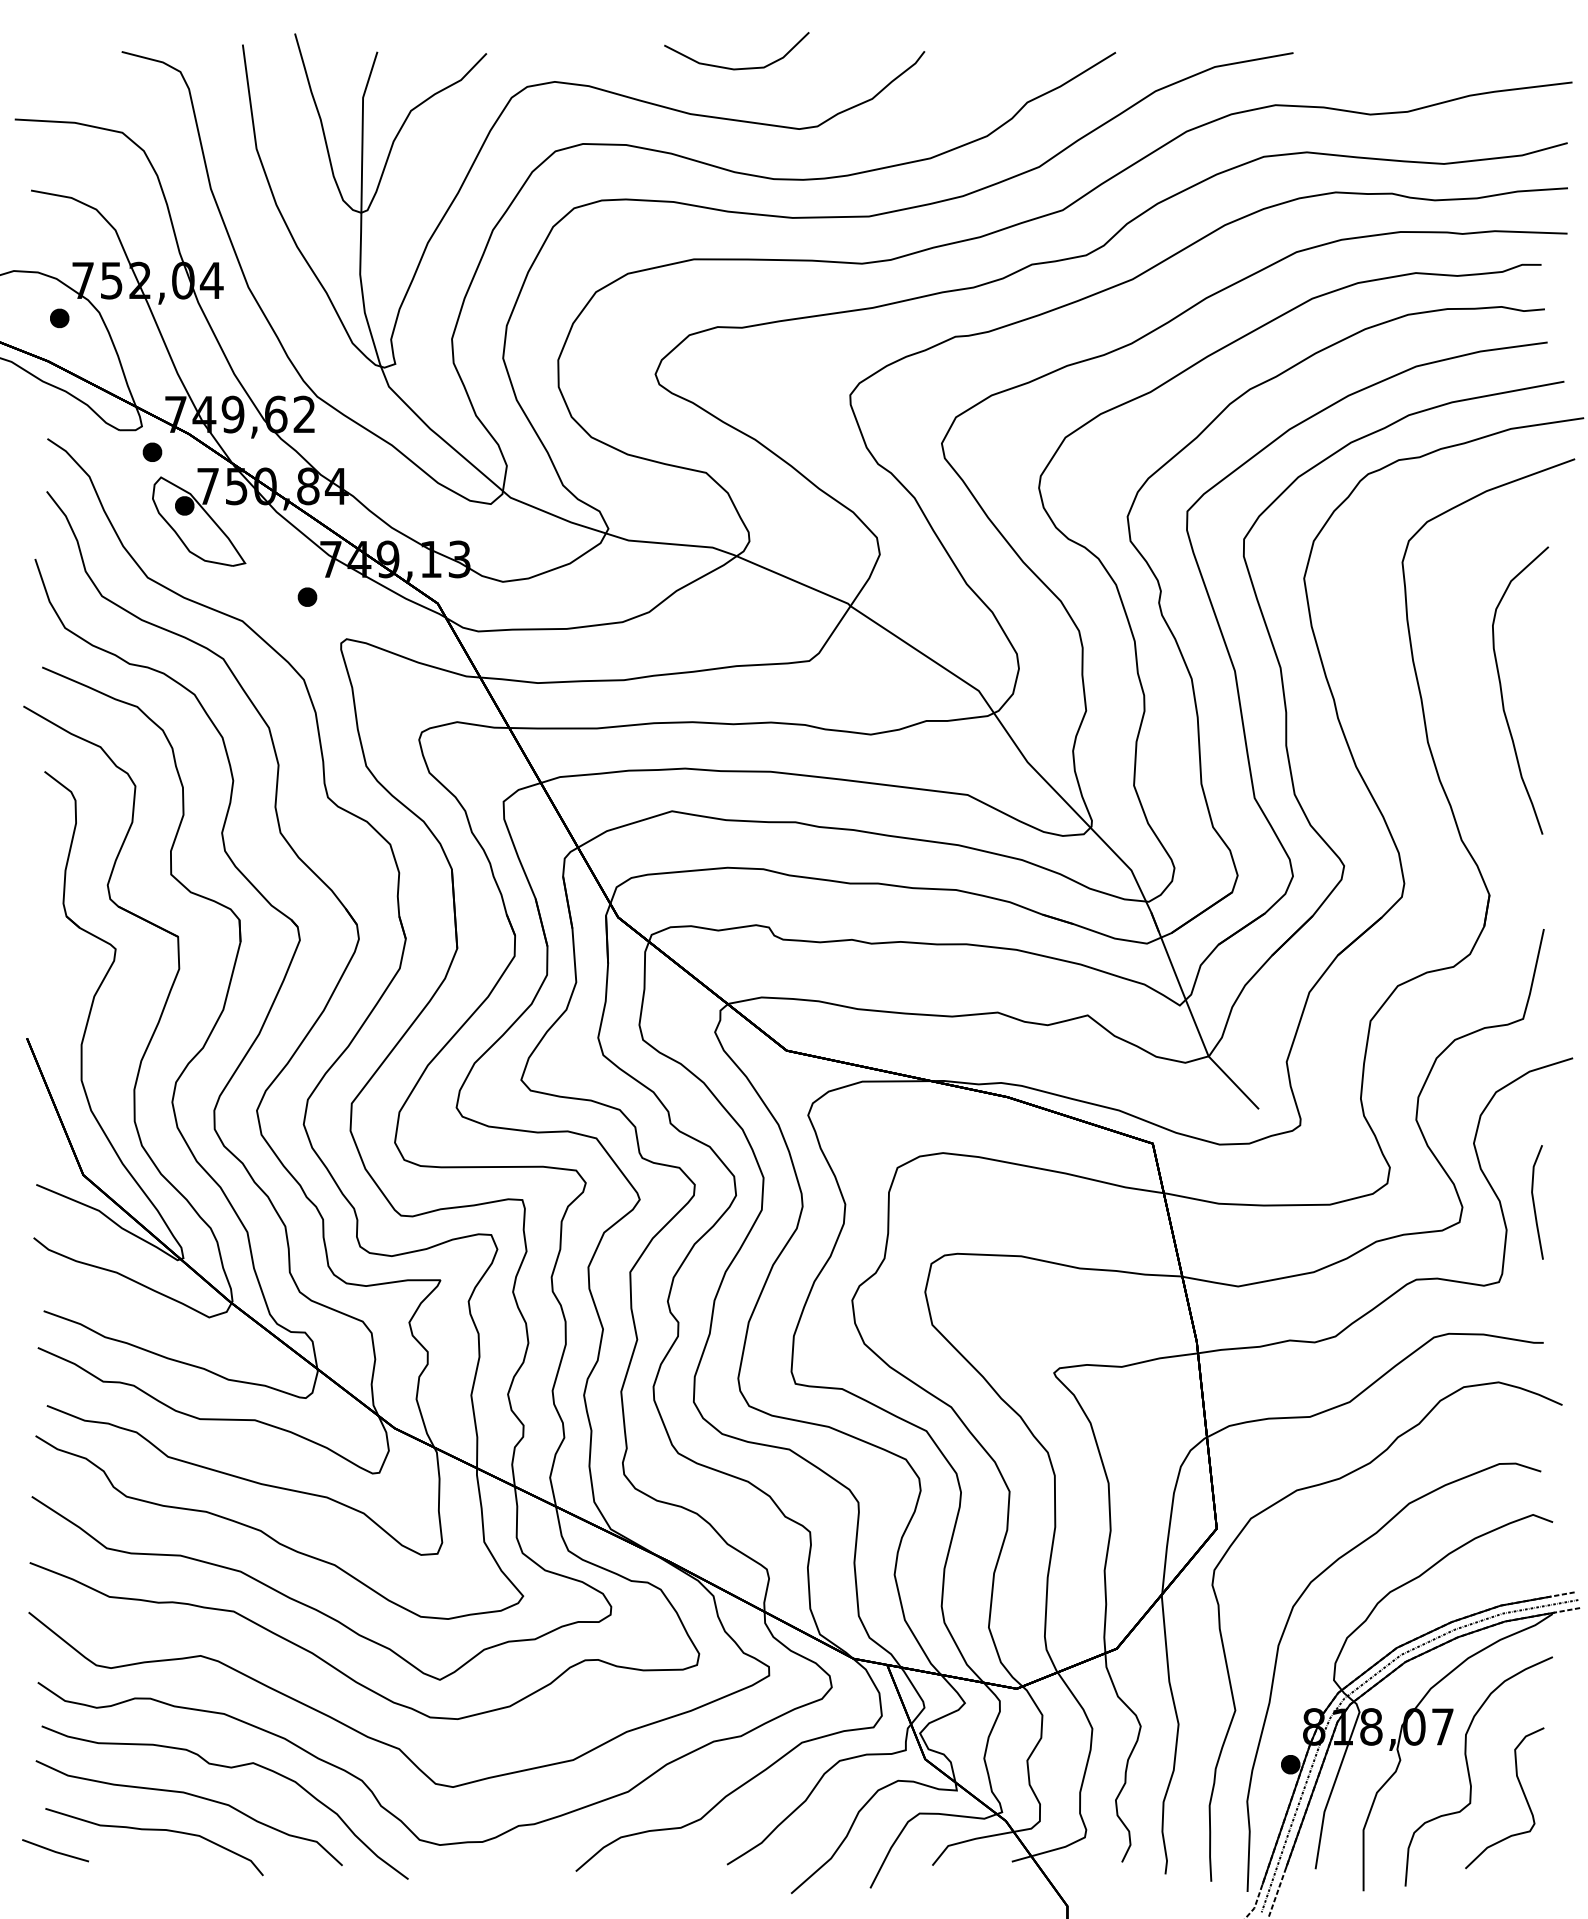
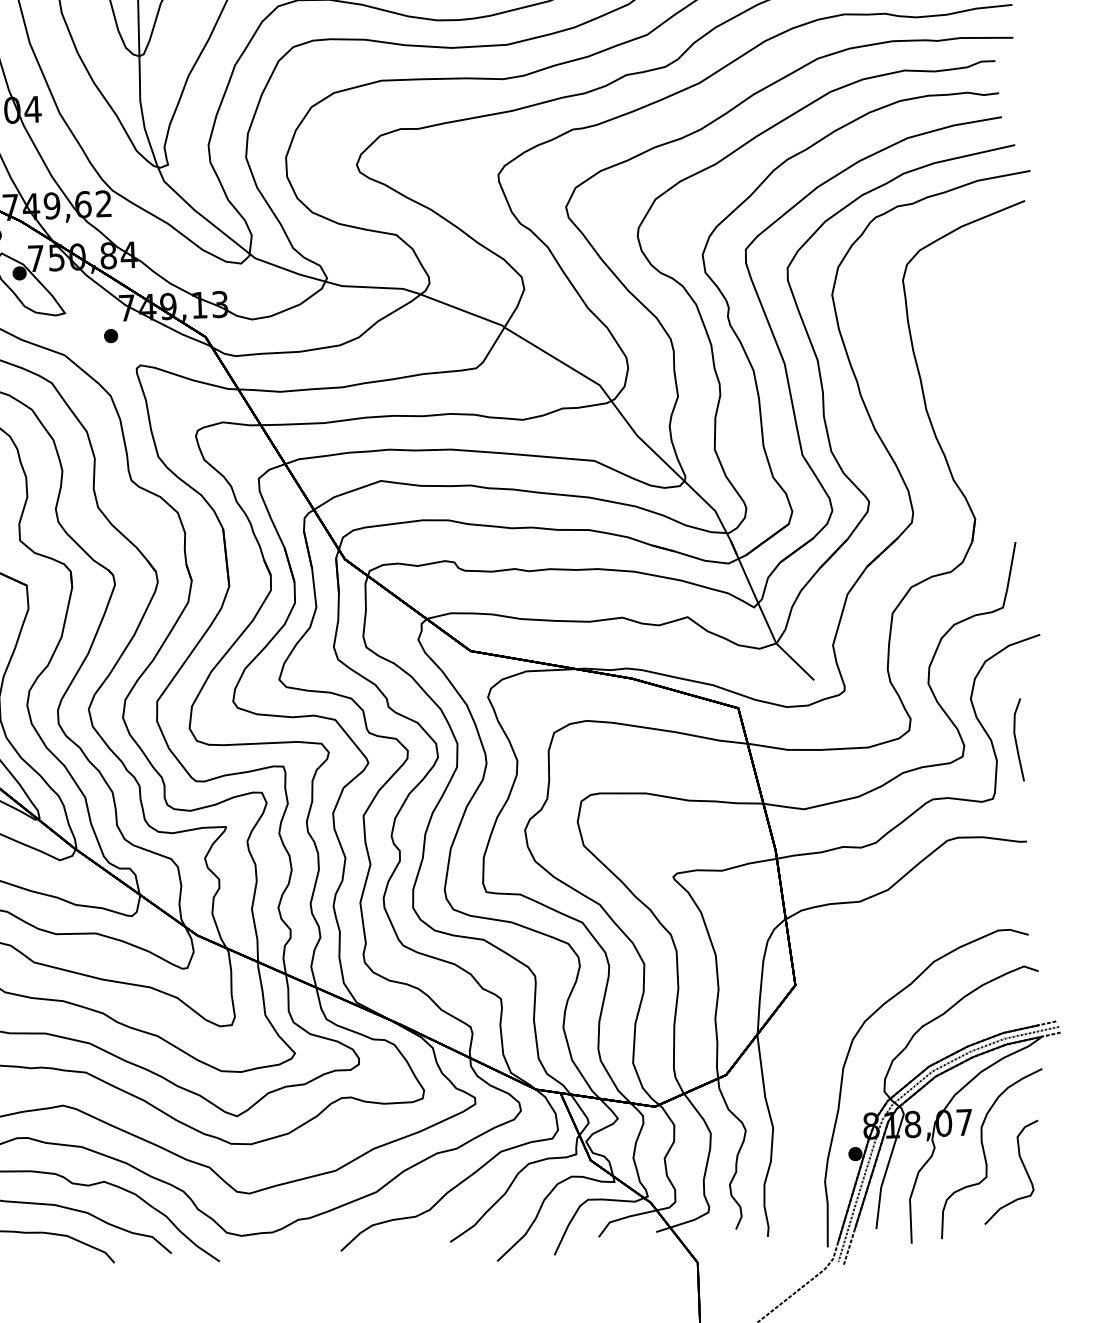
part: (1502, 690) -> (978, 370), removed
part: (1334, 1481) -> (879, 947), removed

